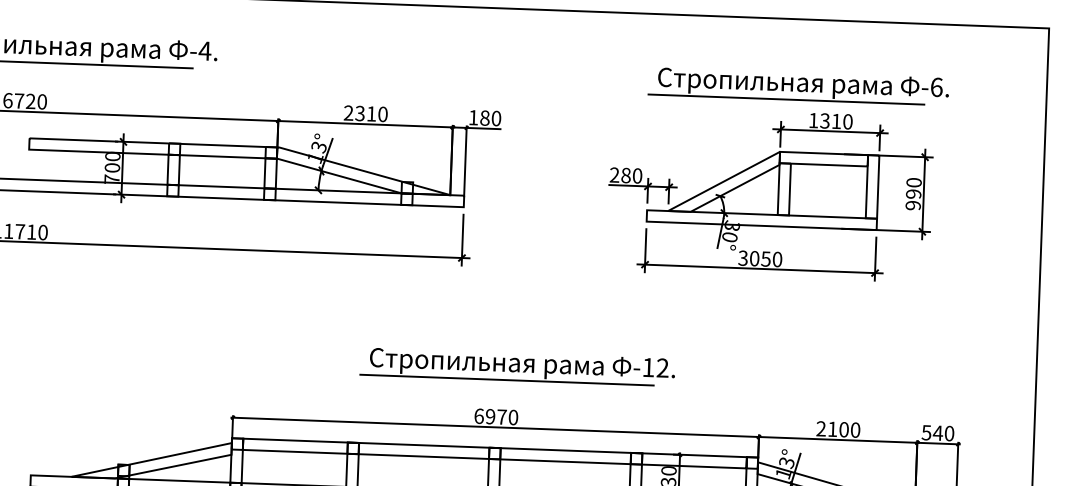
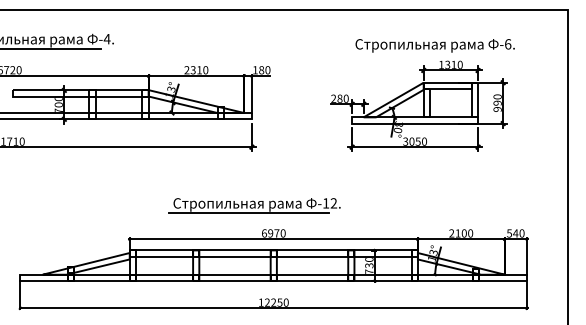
line: (785, 100) -> (425, 54), removed
part: (517, 366) -> (254, 205), moved

